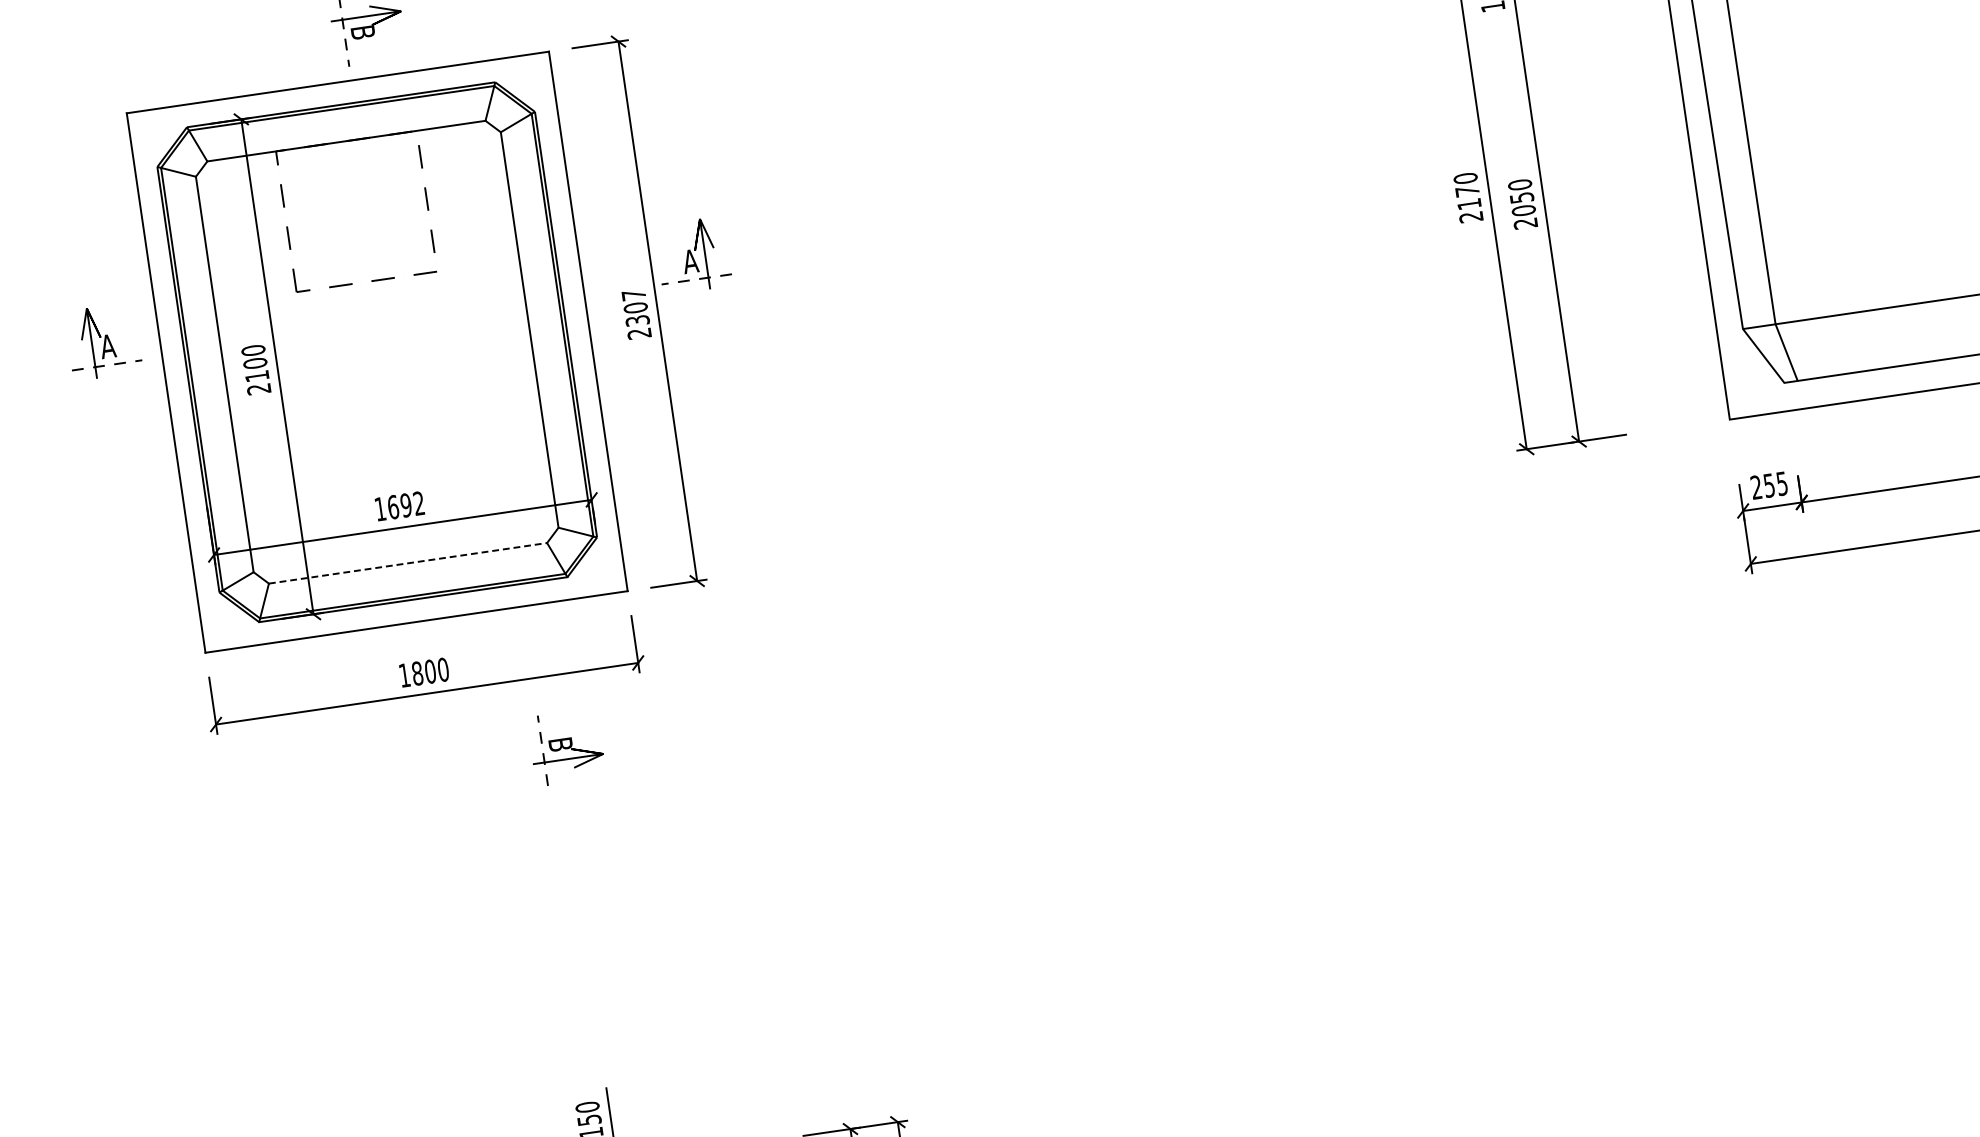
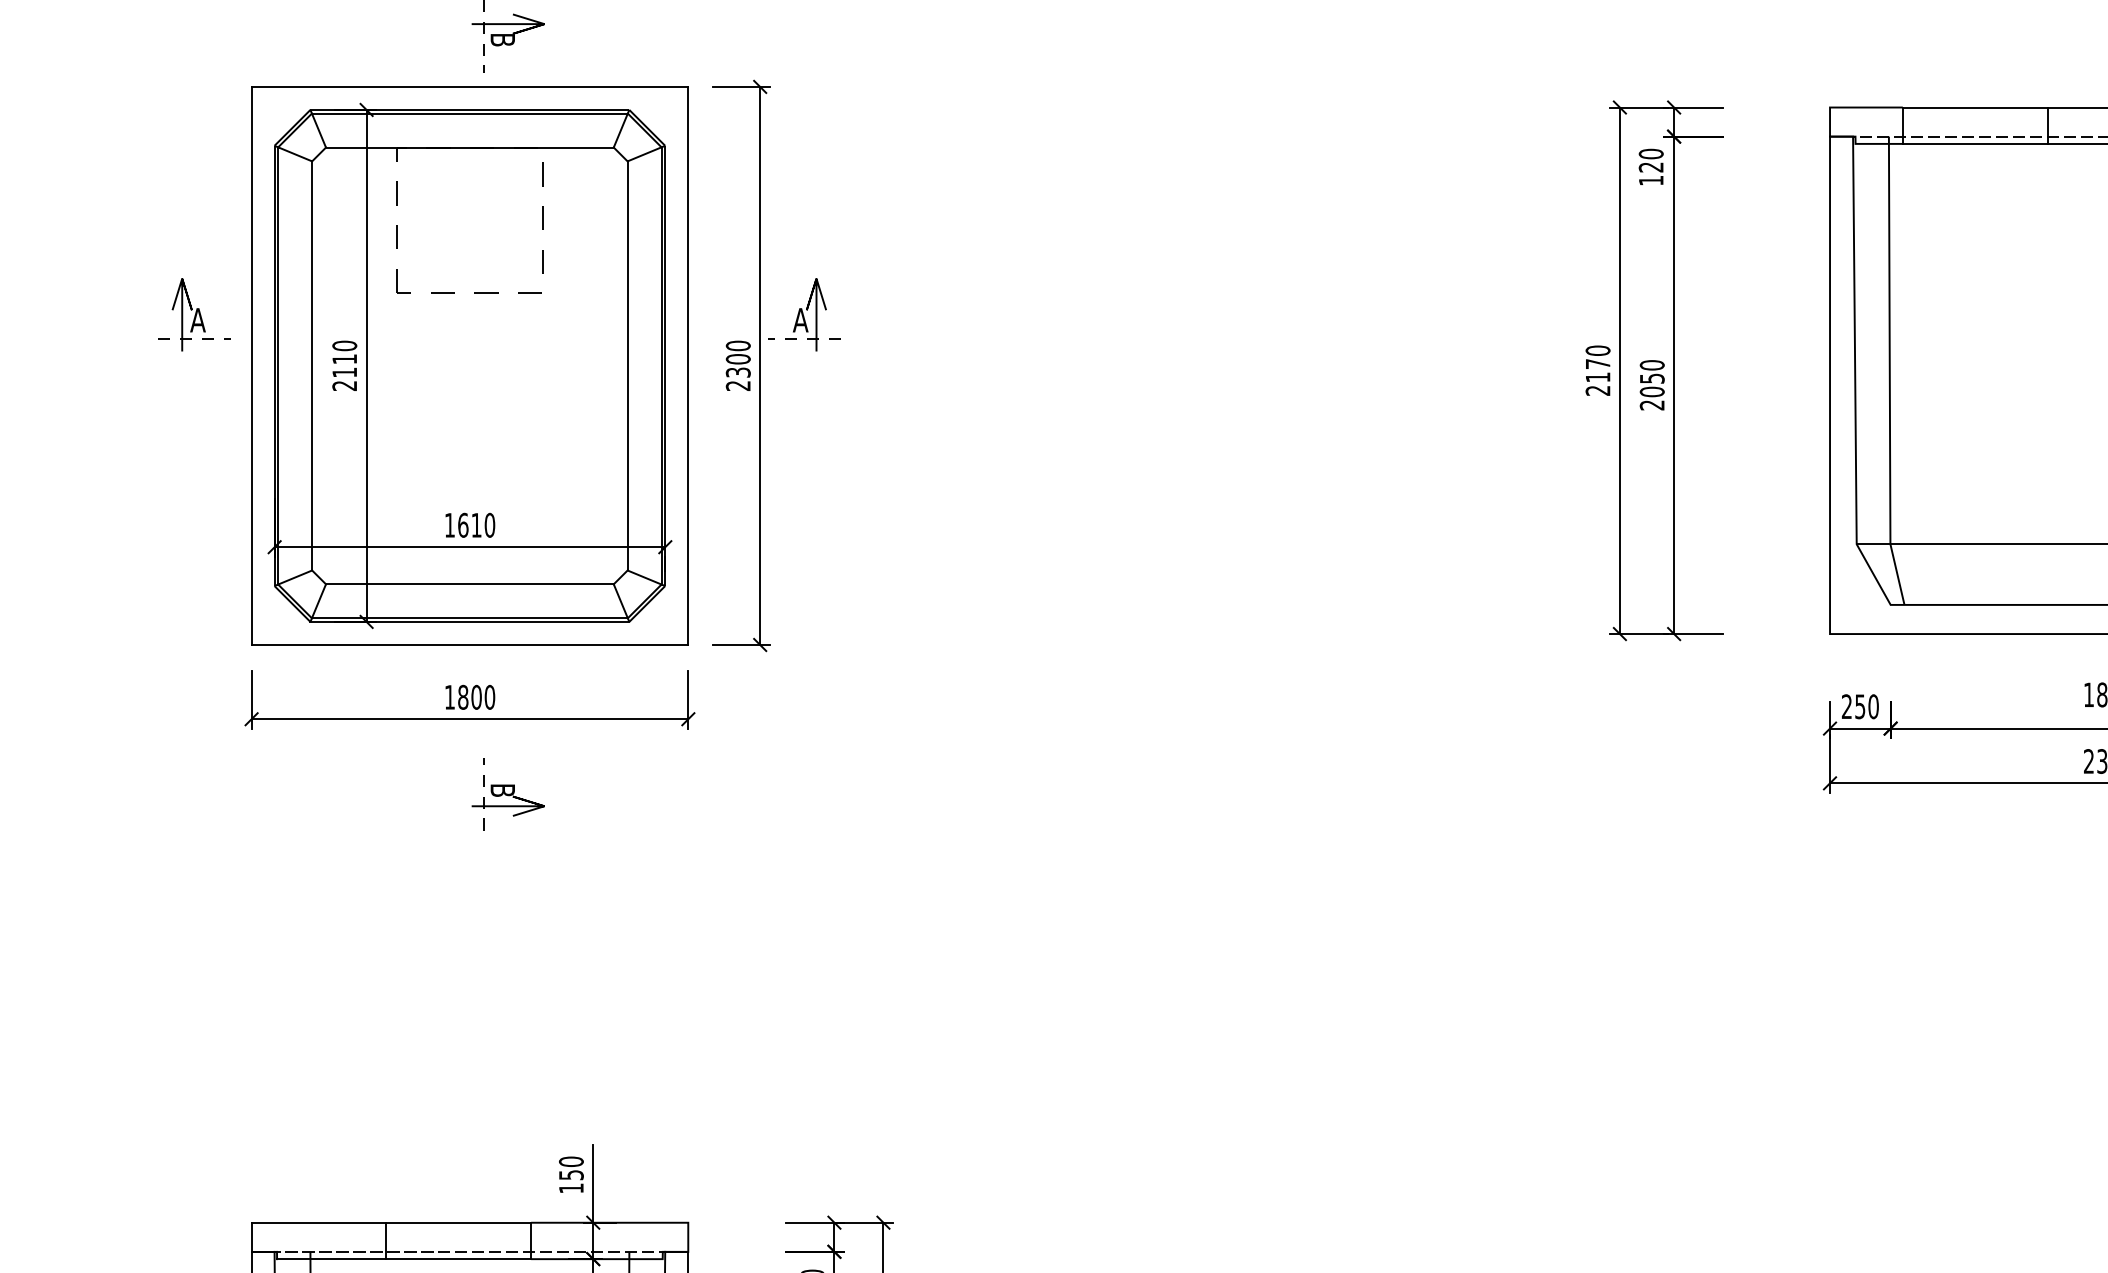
text: (633, 294) -> (737, 345), 2307 -> 2300
text: (255, 363) -> (344, 359), 2100 -> 2110
text: (1782, 483) -> (1873, 706), 255 -> 250
text: (412, 503) -> (483, 524), 1692 -> 1610
line: (407, 563) -> (469, 584), dashed -> solid
part: (565, 747) -> (507, 794), moved

